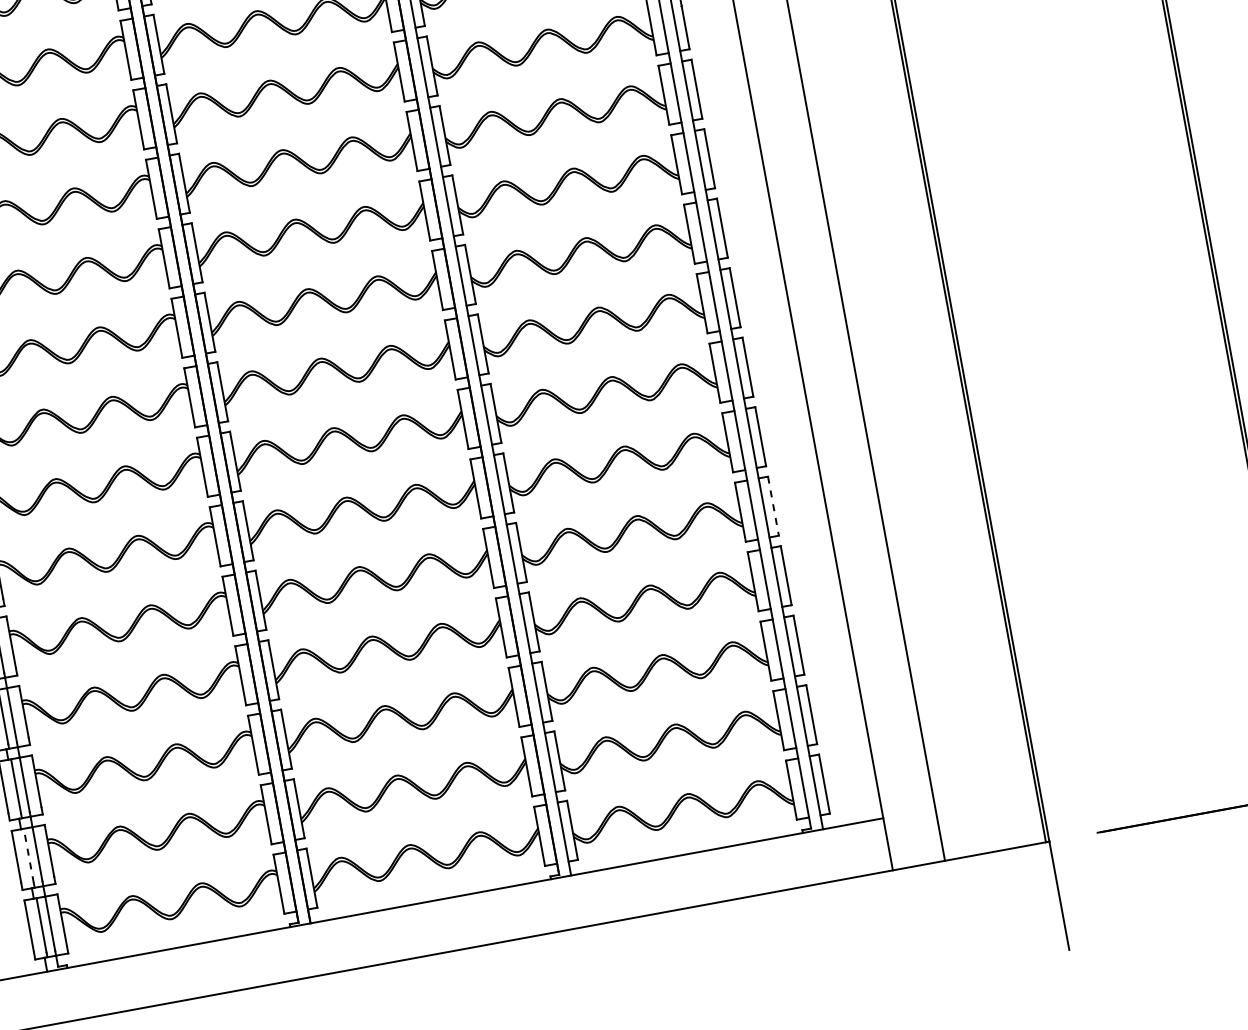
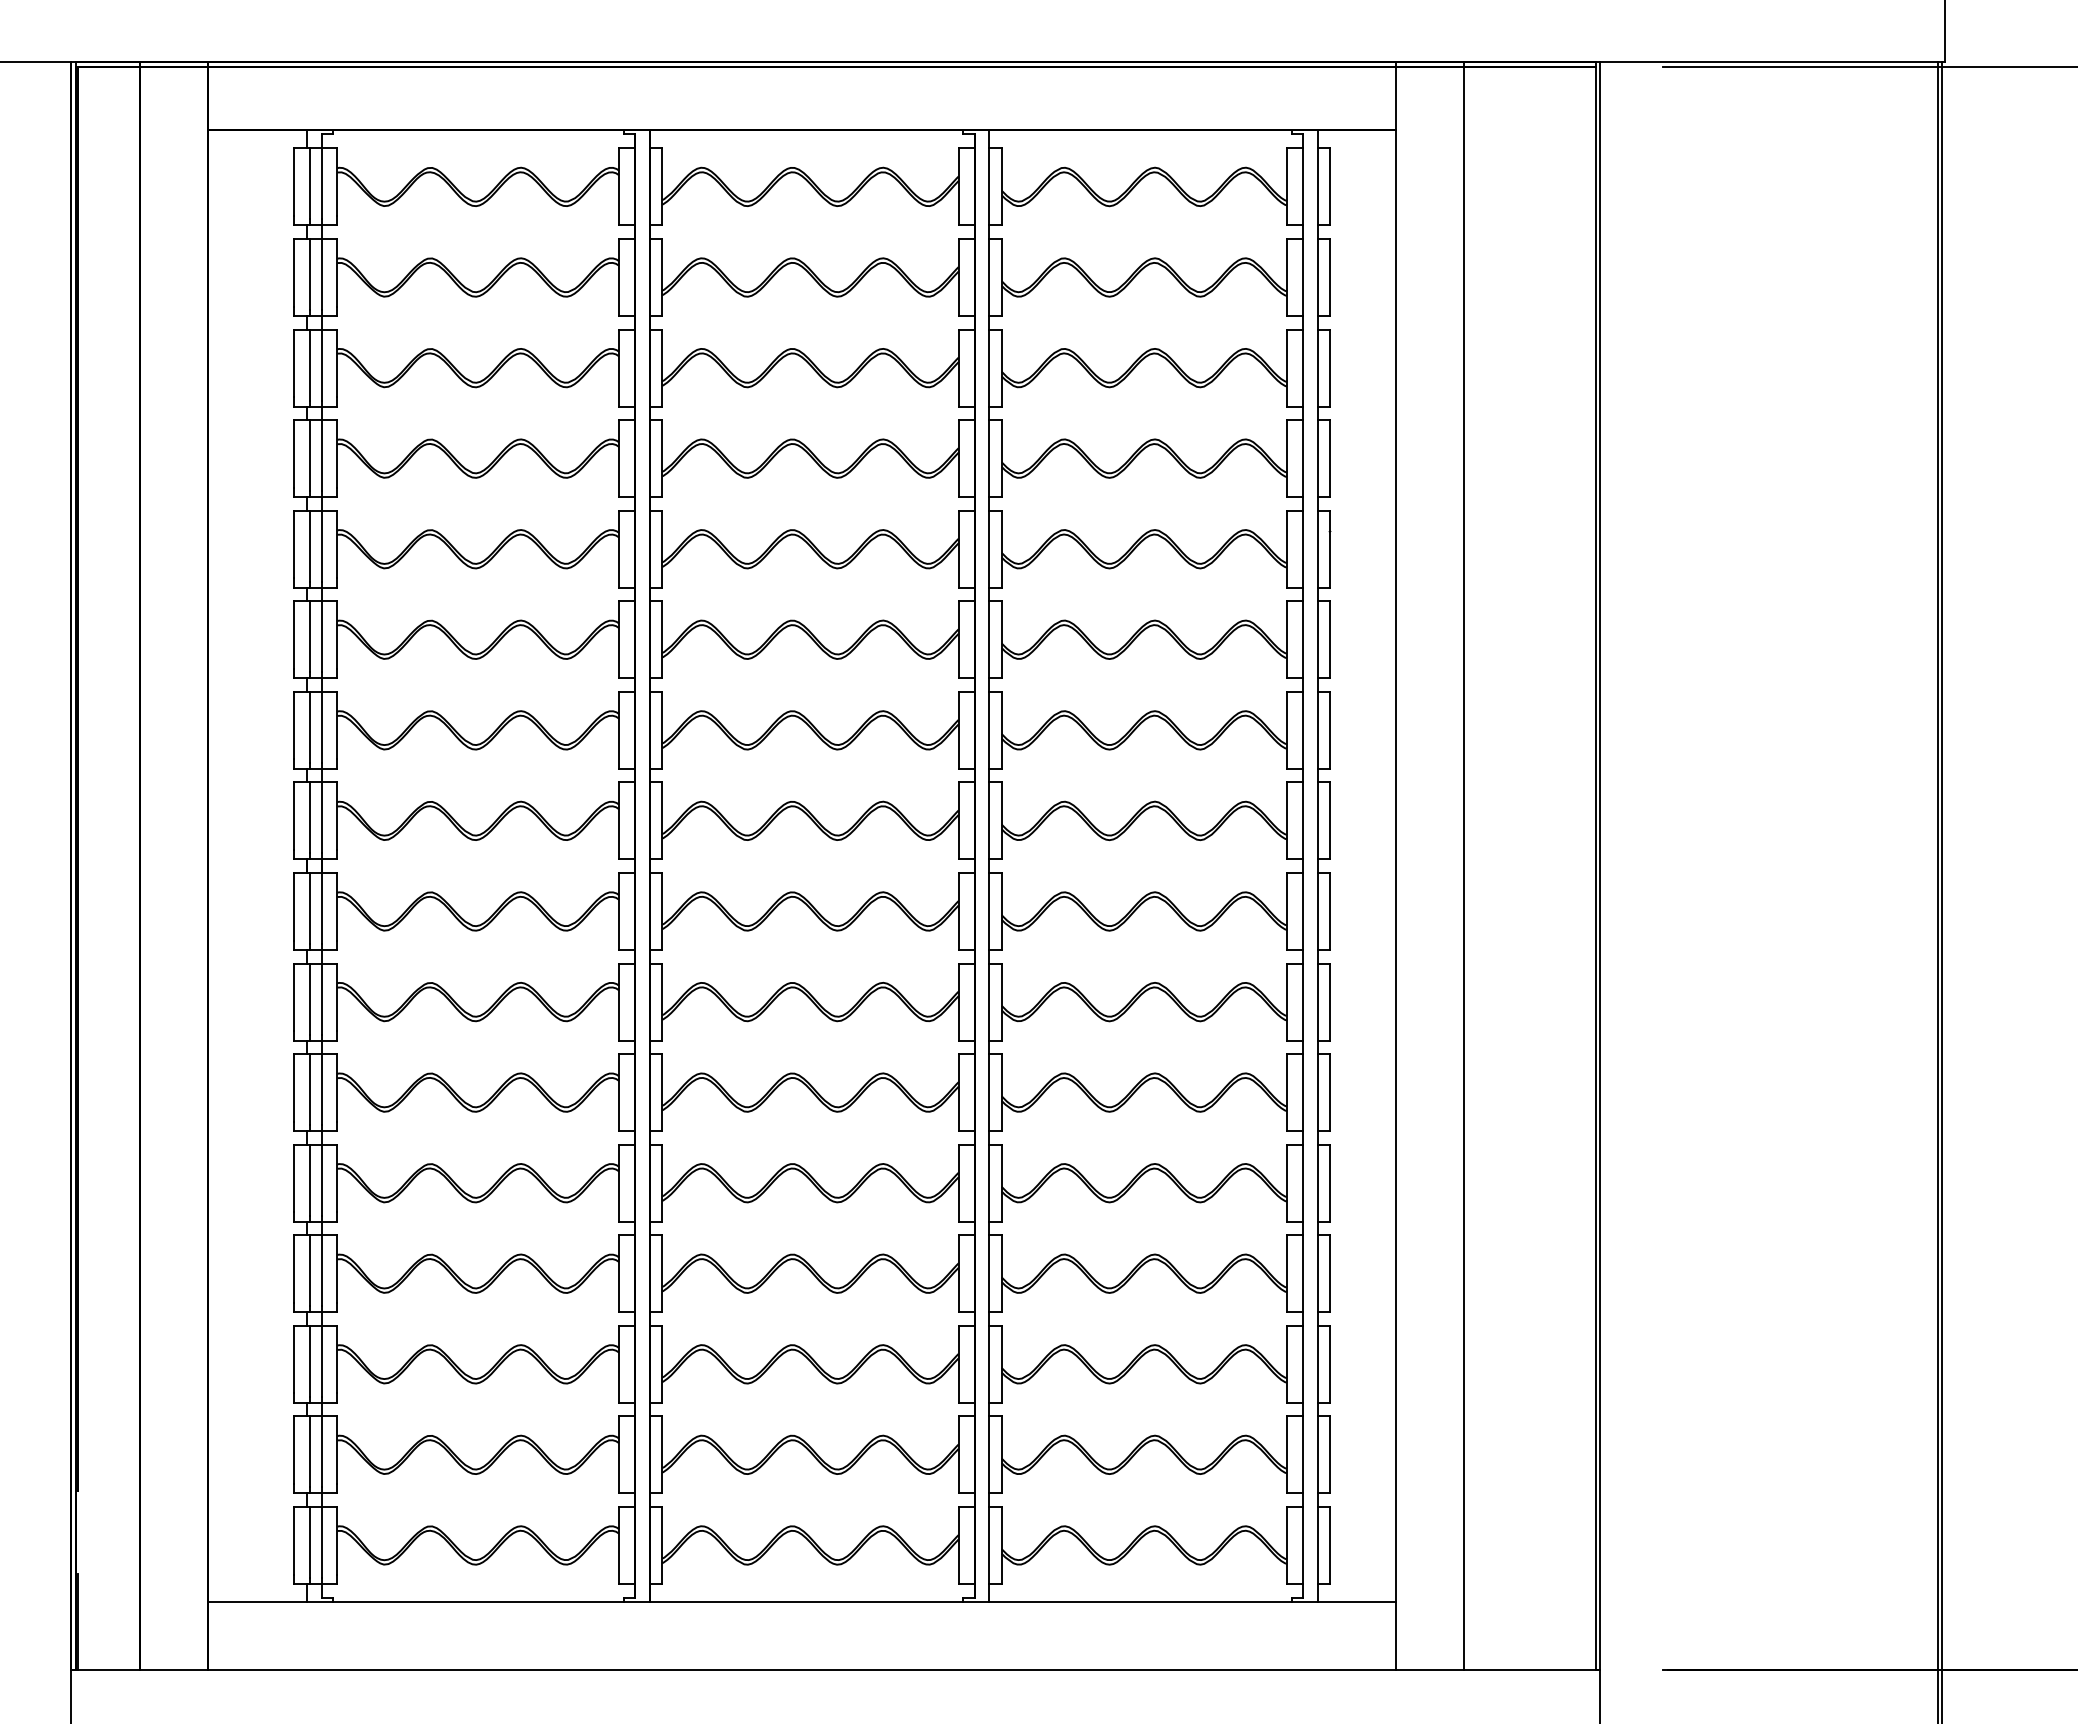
line: (773, 506) -> (1330, 1183), dashed -> solid
line: (28, 855) -> (310, 1451), dashed -> solid

